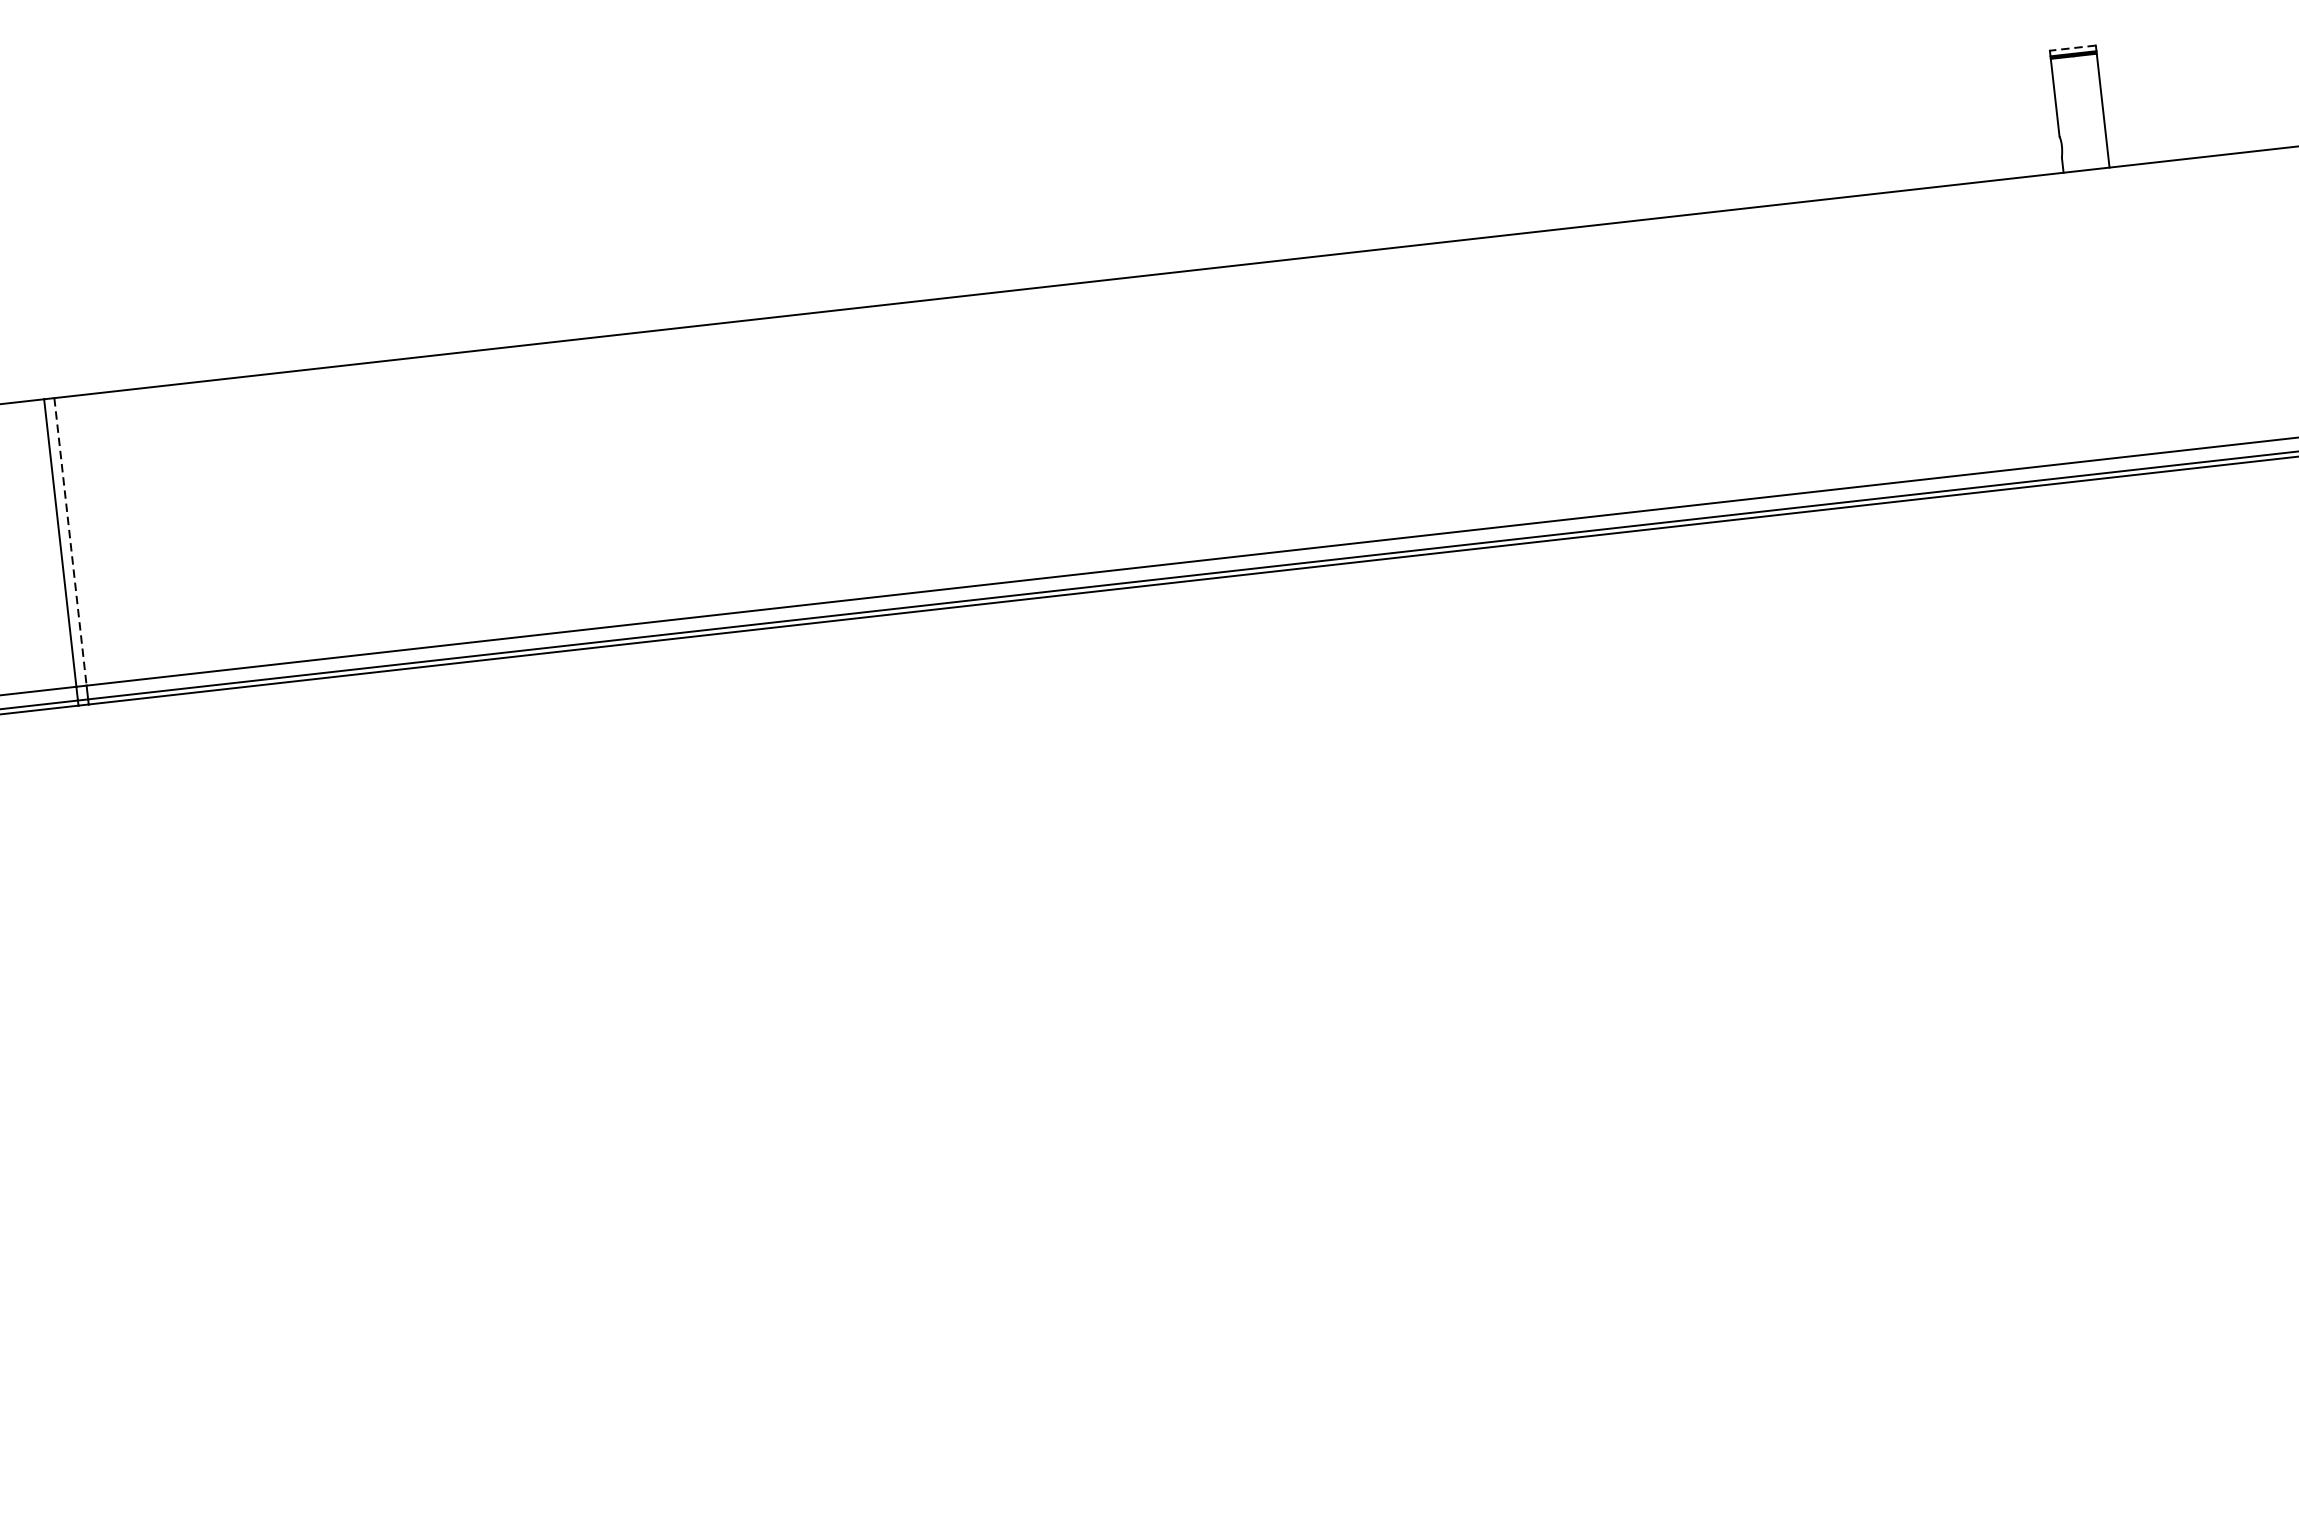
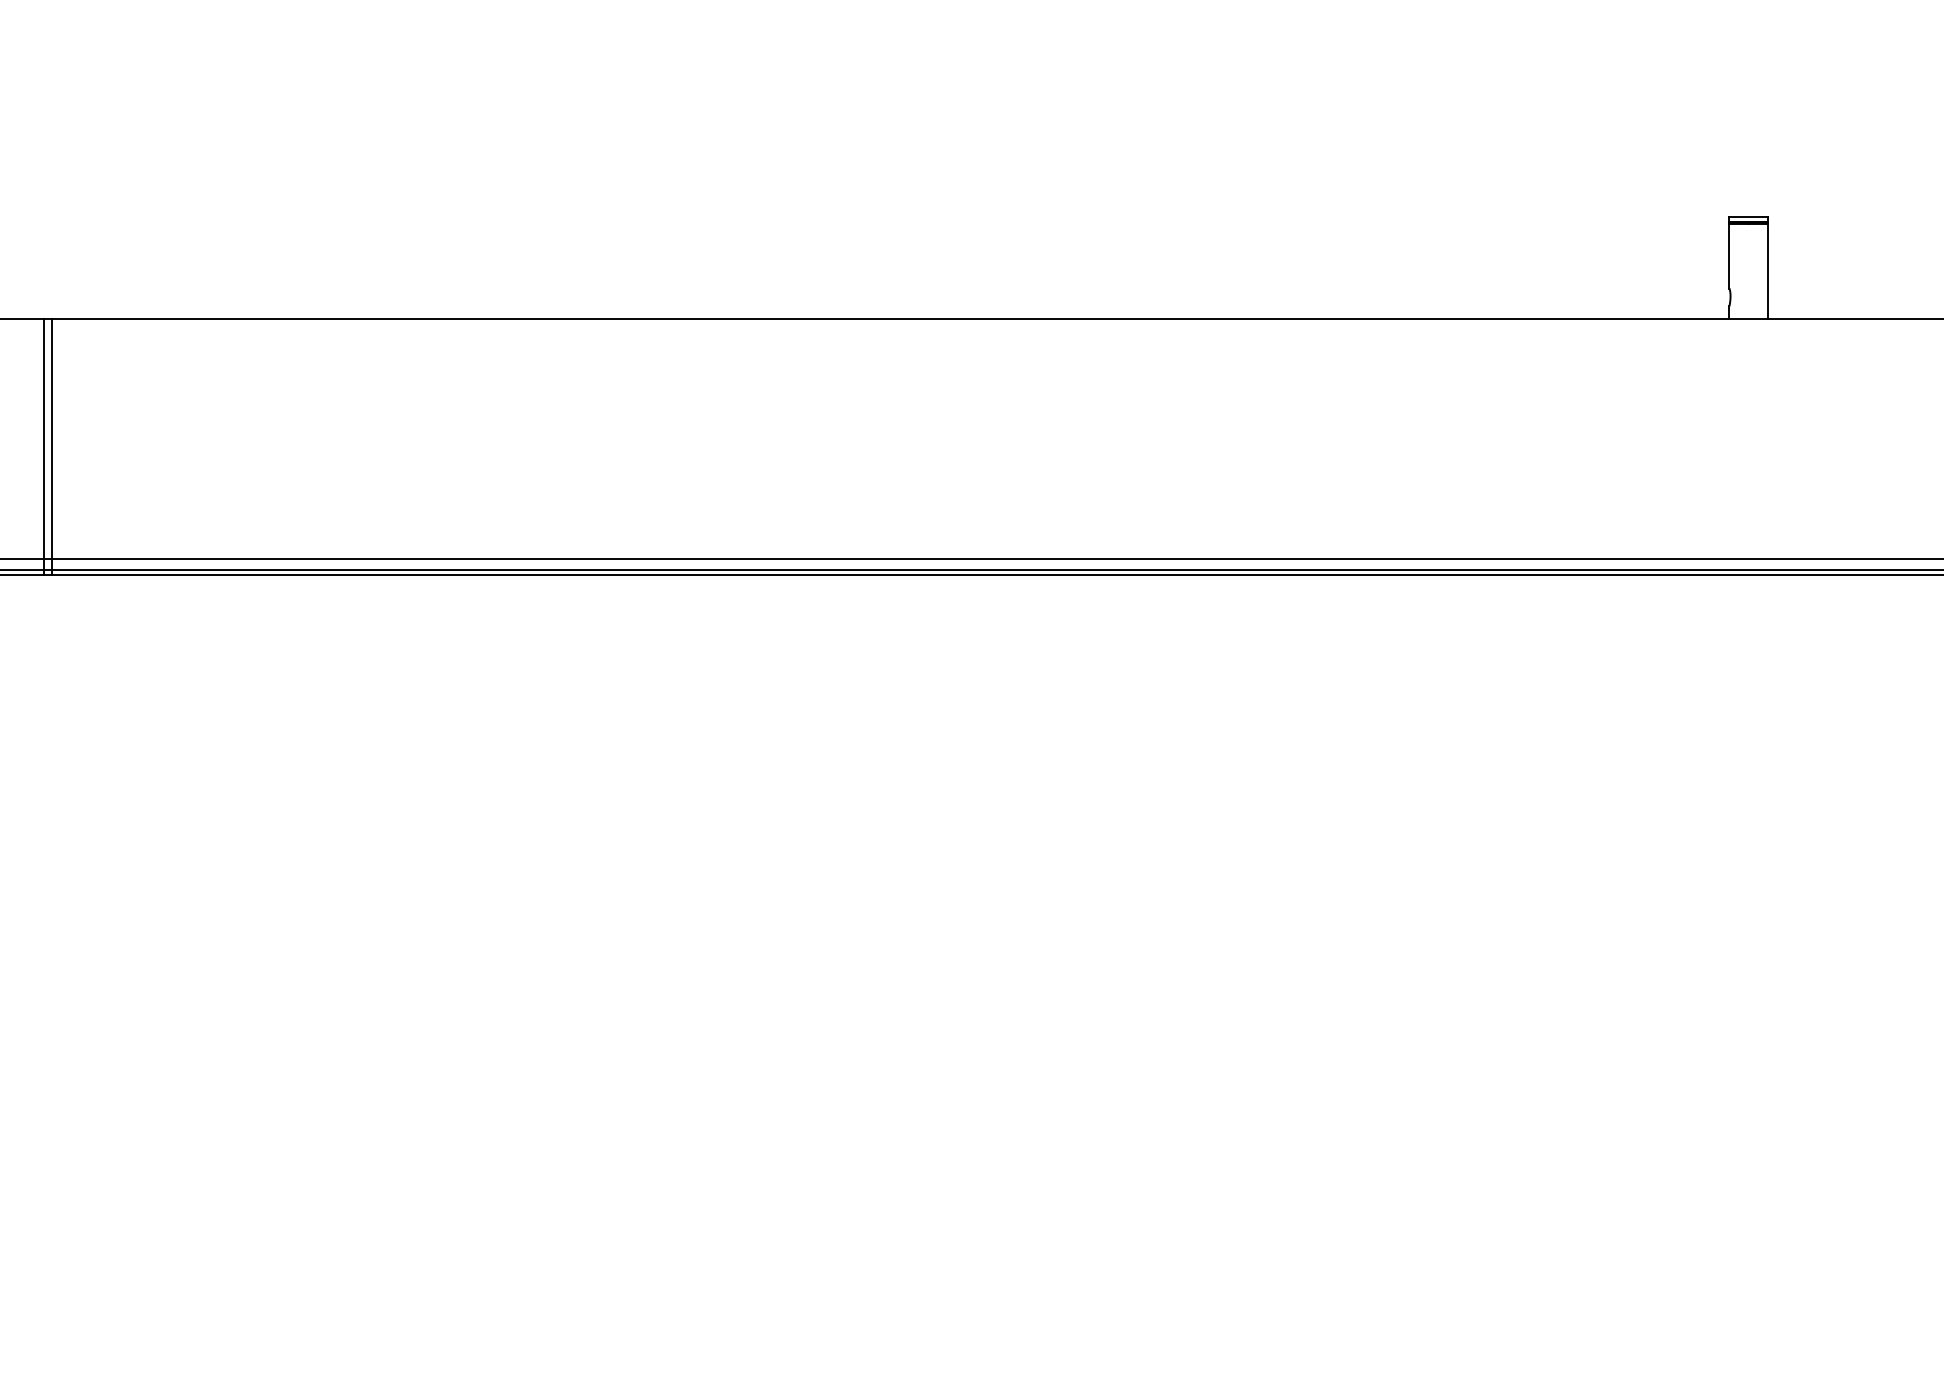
line: (2072, 47) -> (1748, 216), dashed -> solid
line: (70, 542) -> (52, 439), dashed -> solid

